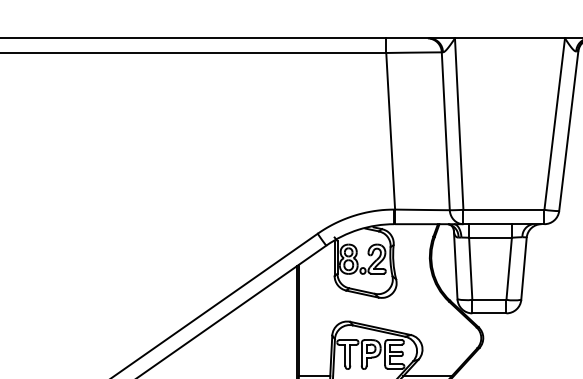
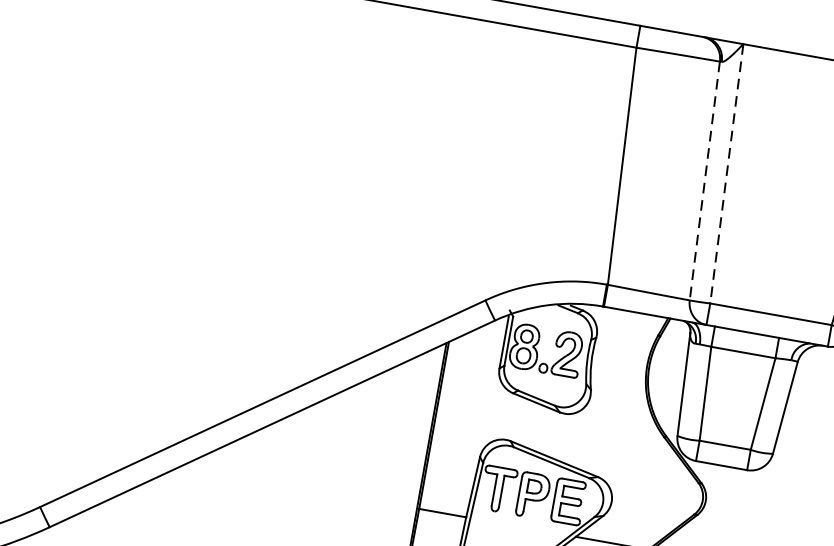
line: (459, 124) -> (727, 174), solid -> dashed
line: (445, 131) -> (704, 181), solid -> dashed

